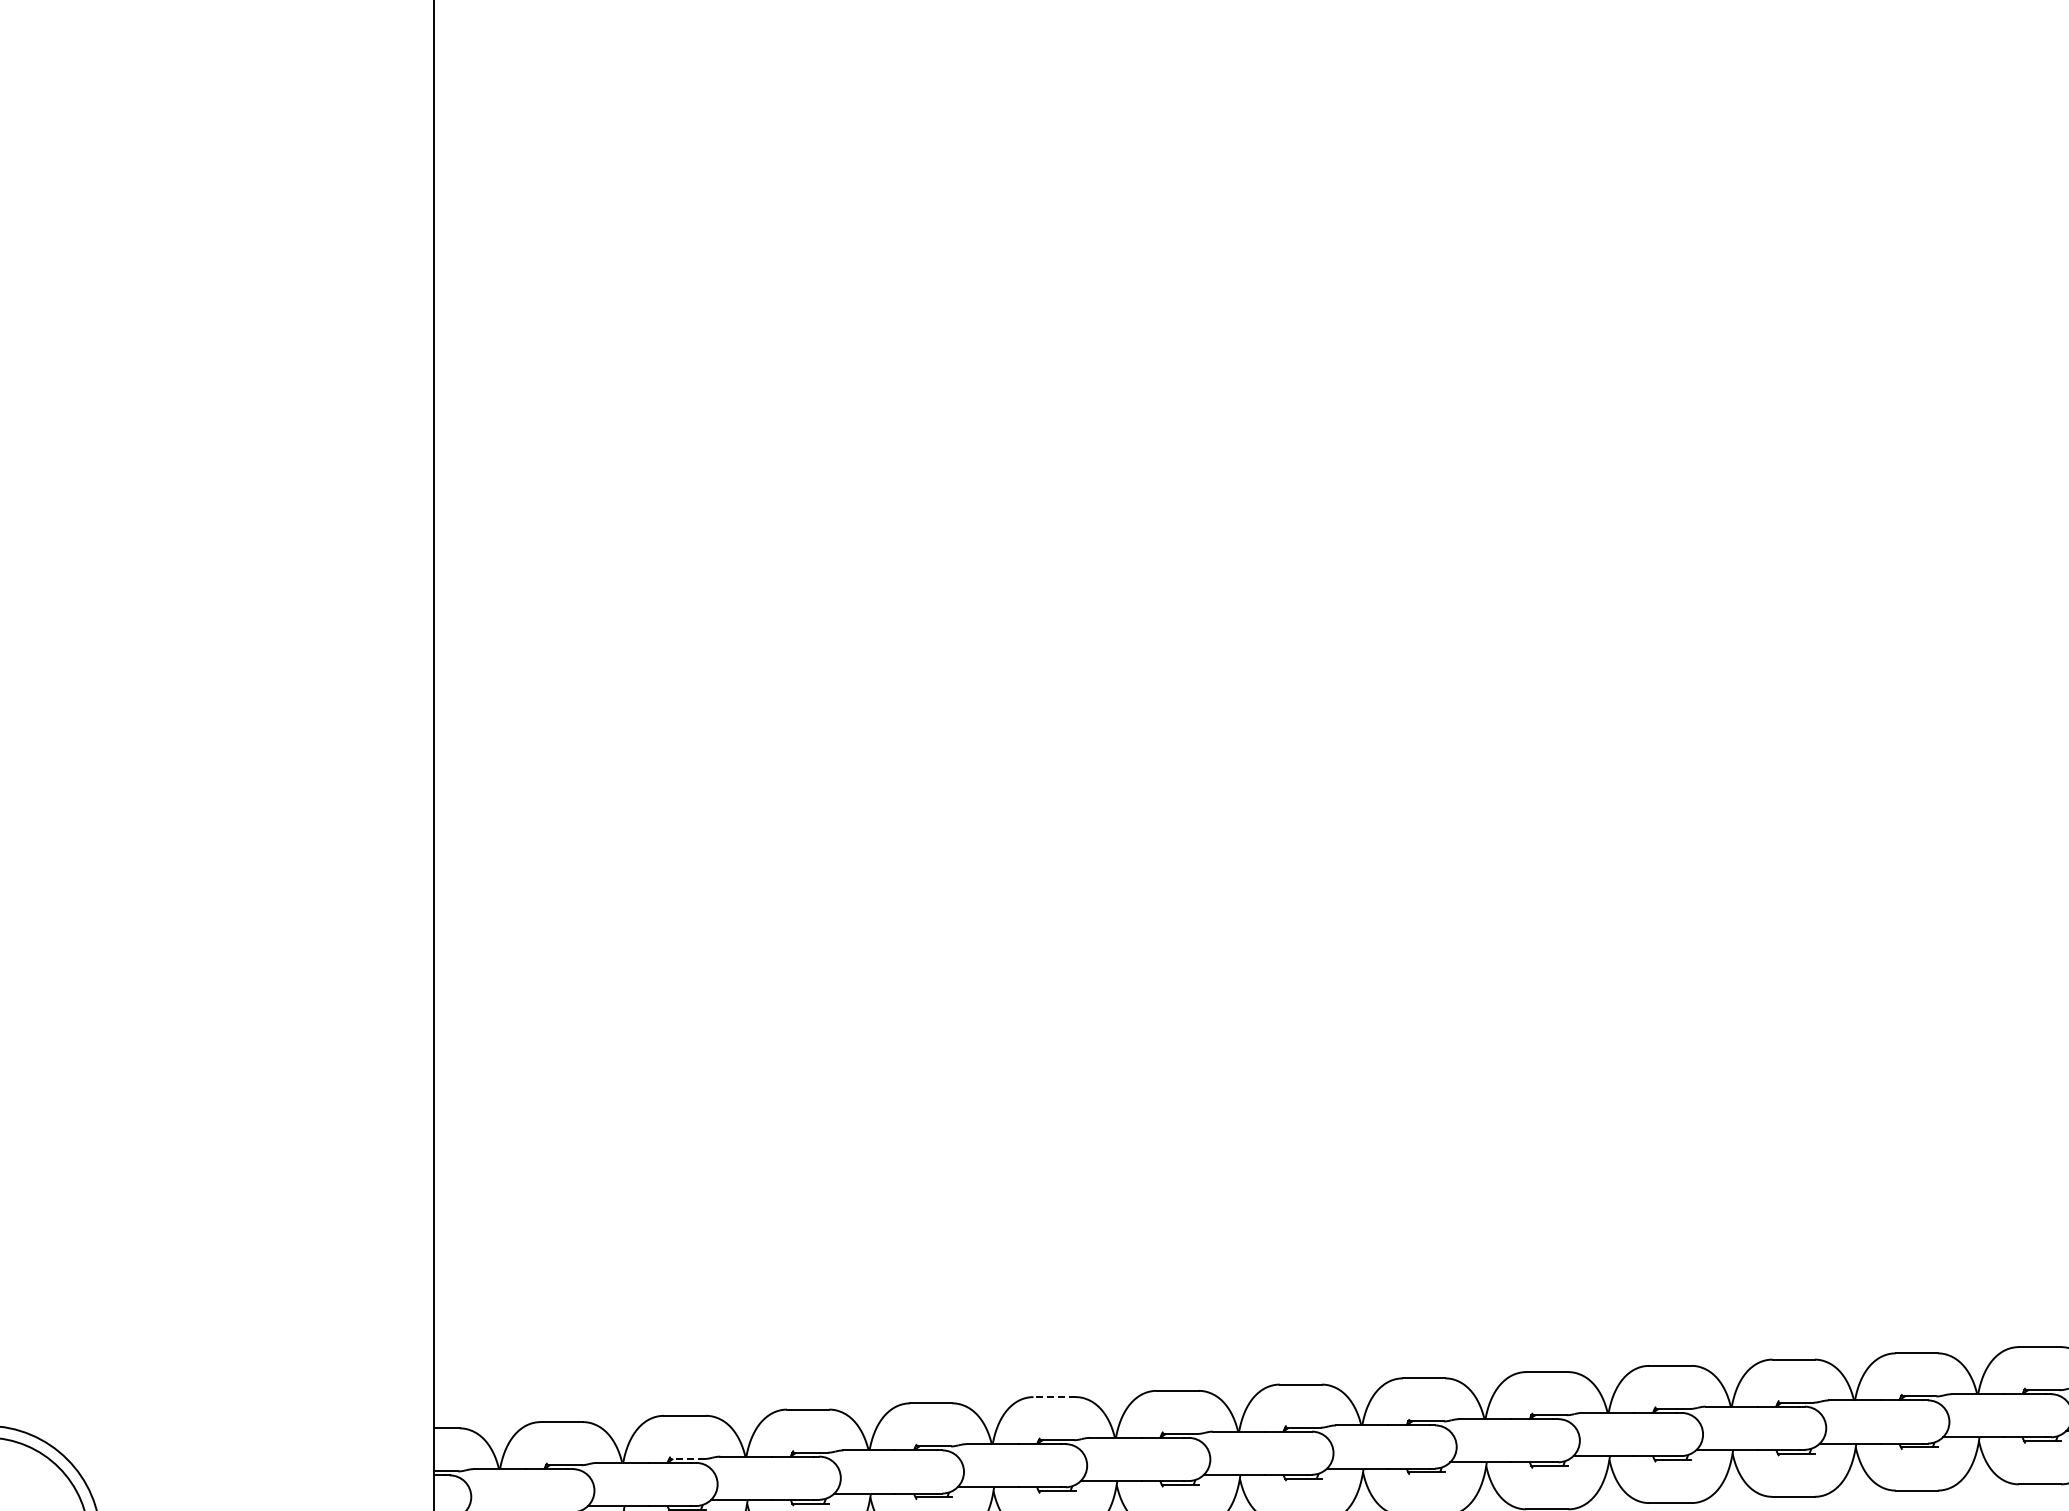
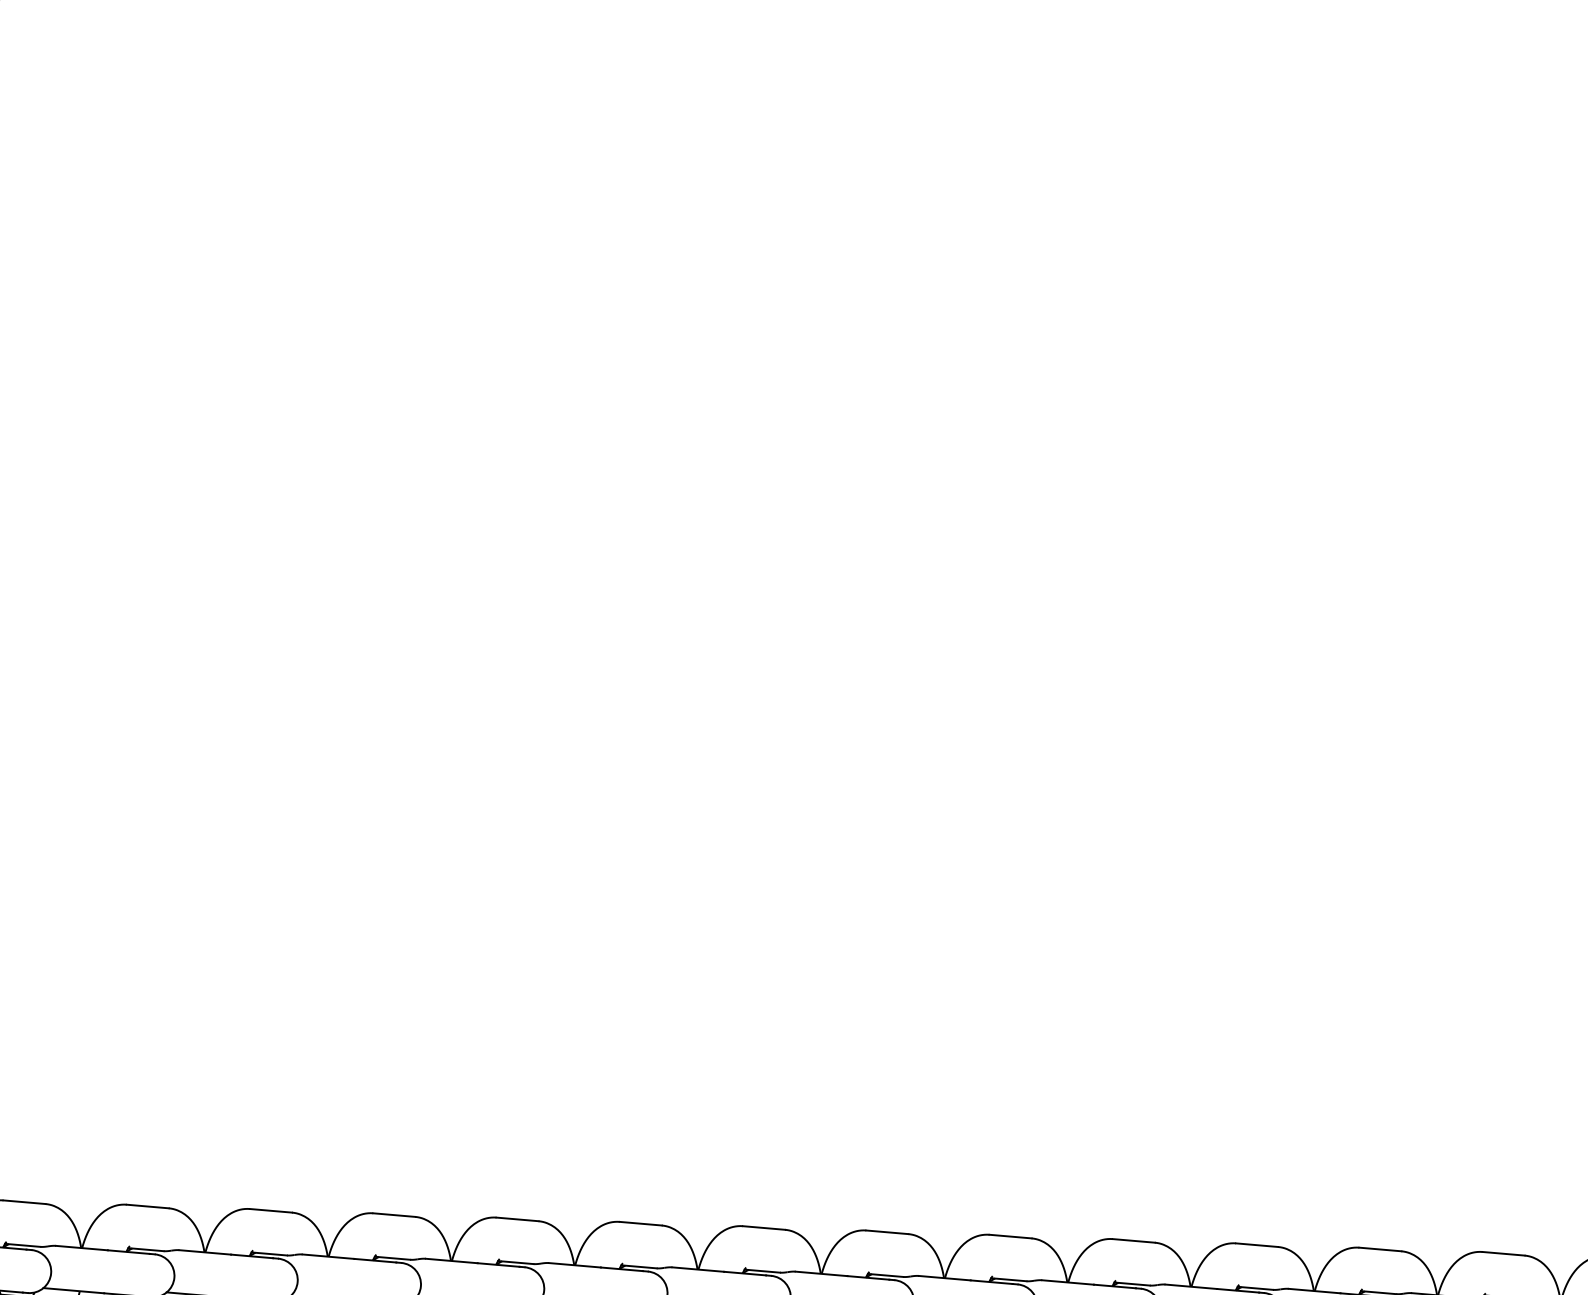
line: (1054, 1397) -> (517, 1219), dashed -> solid
line: (686, 1458) -> (145, 1249), dashed -> solid

